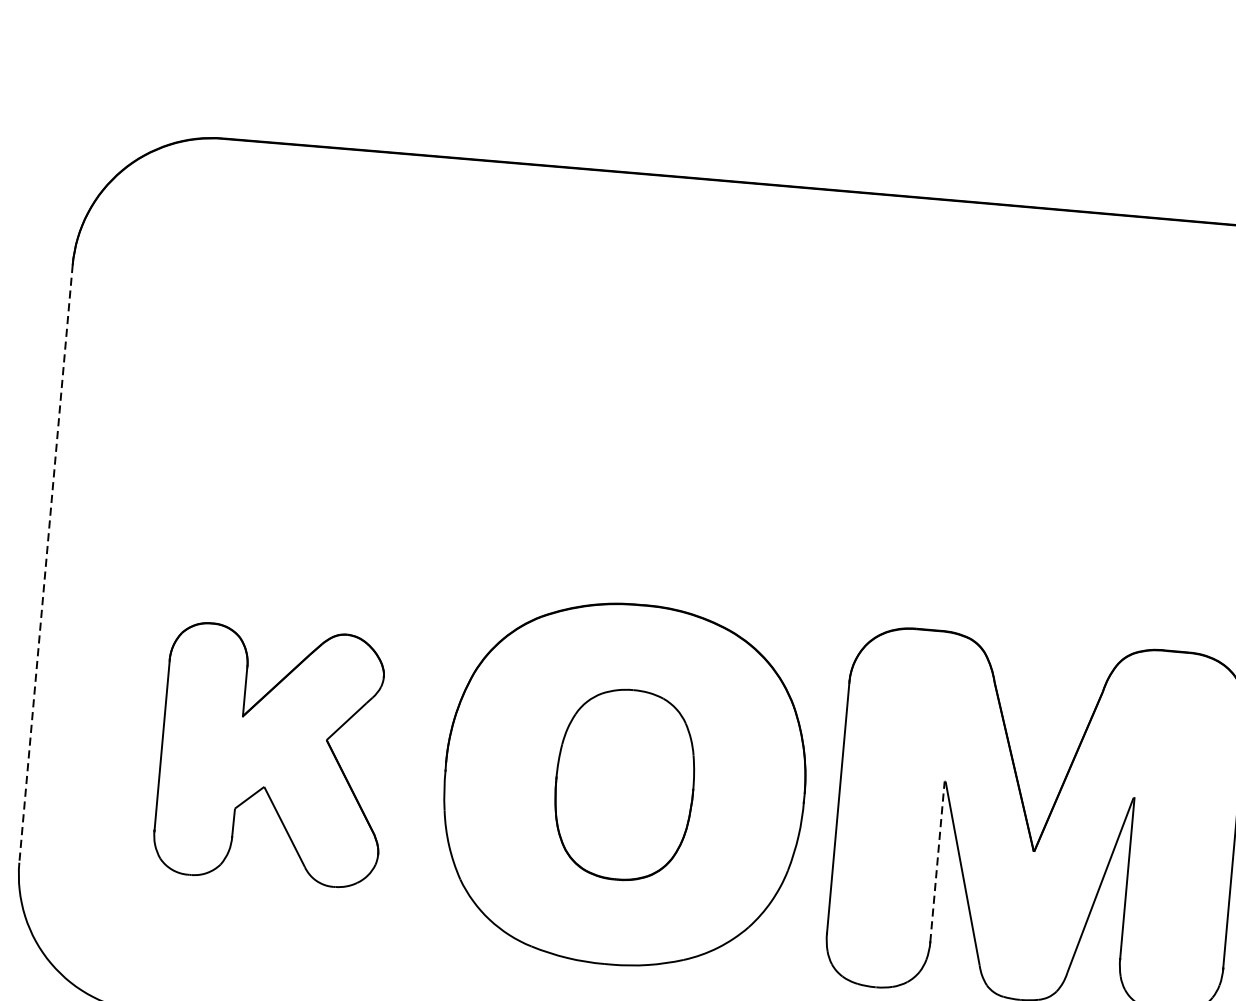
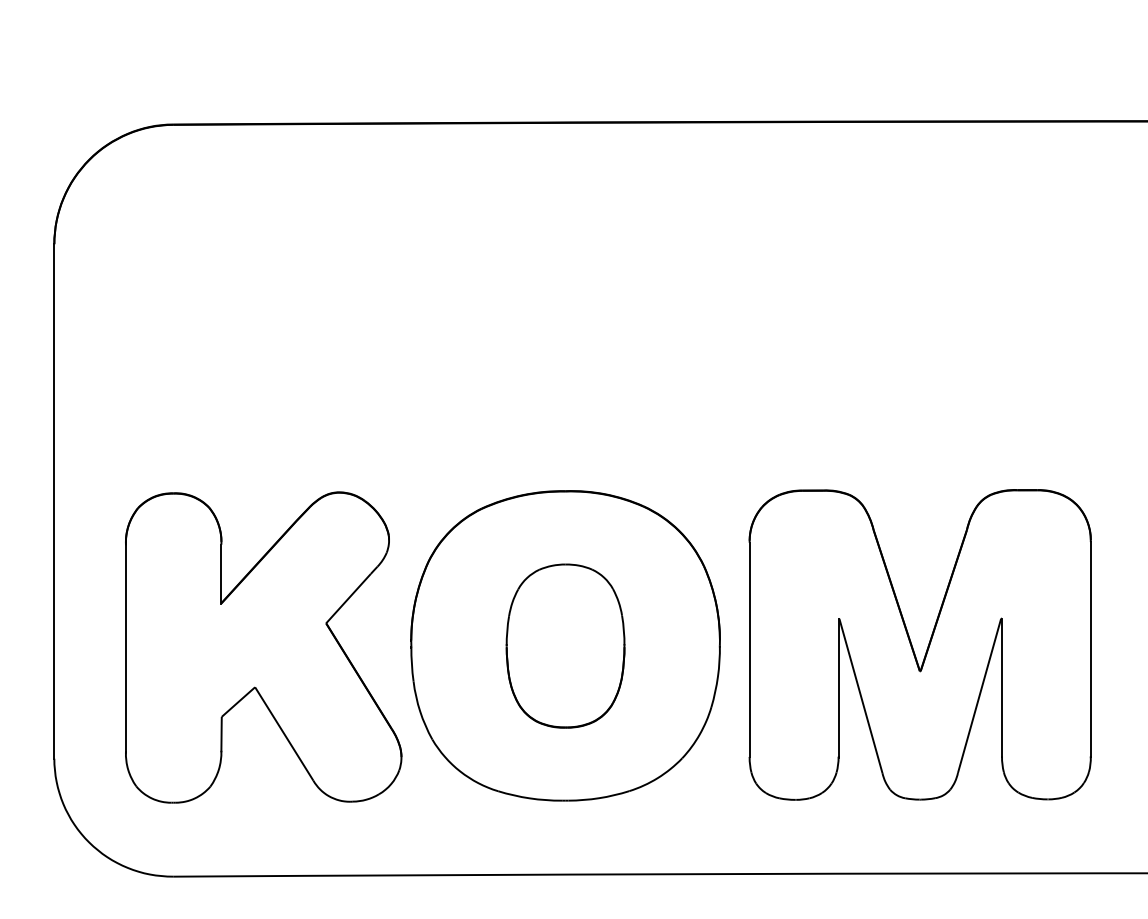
line: (46, 563) -> (54, 501), dashed -> solid
part: (273, 755) -> (263, 647), size x1.43
line: (937, 861) -> (838, 687), dashed -> solid

